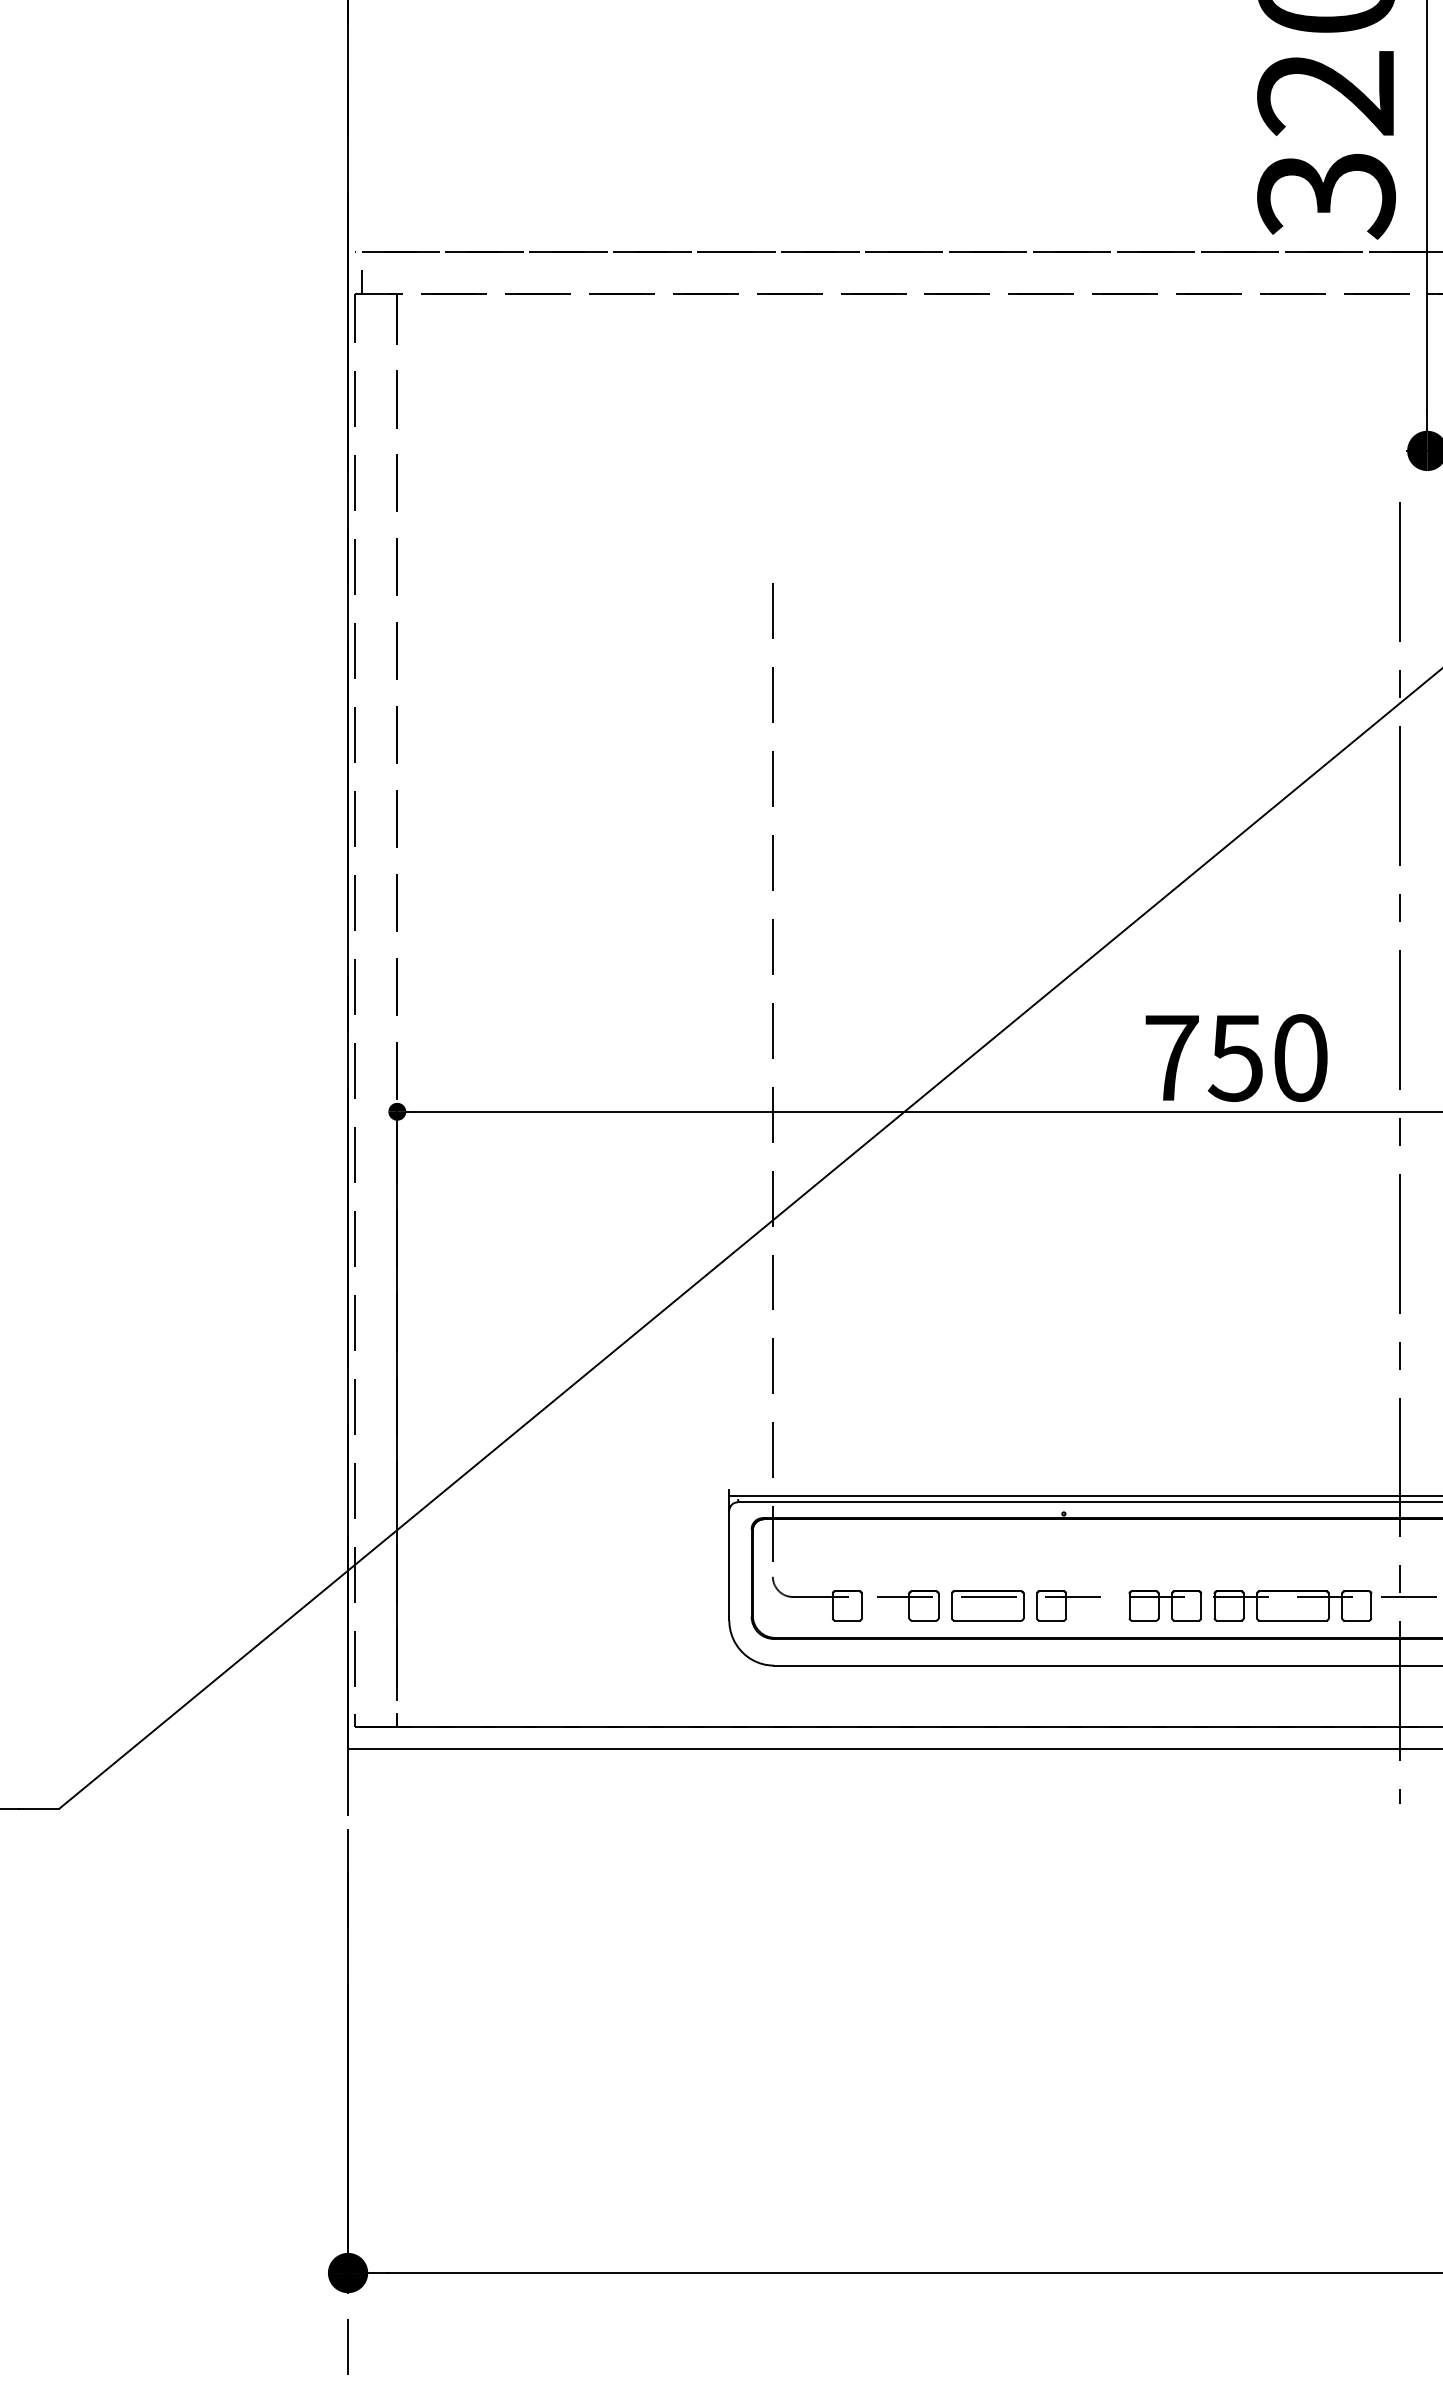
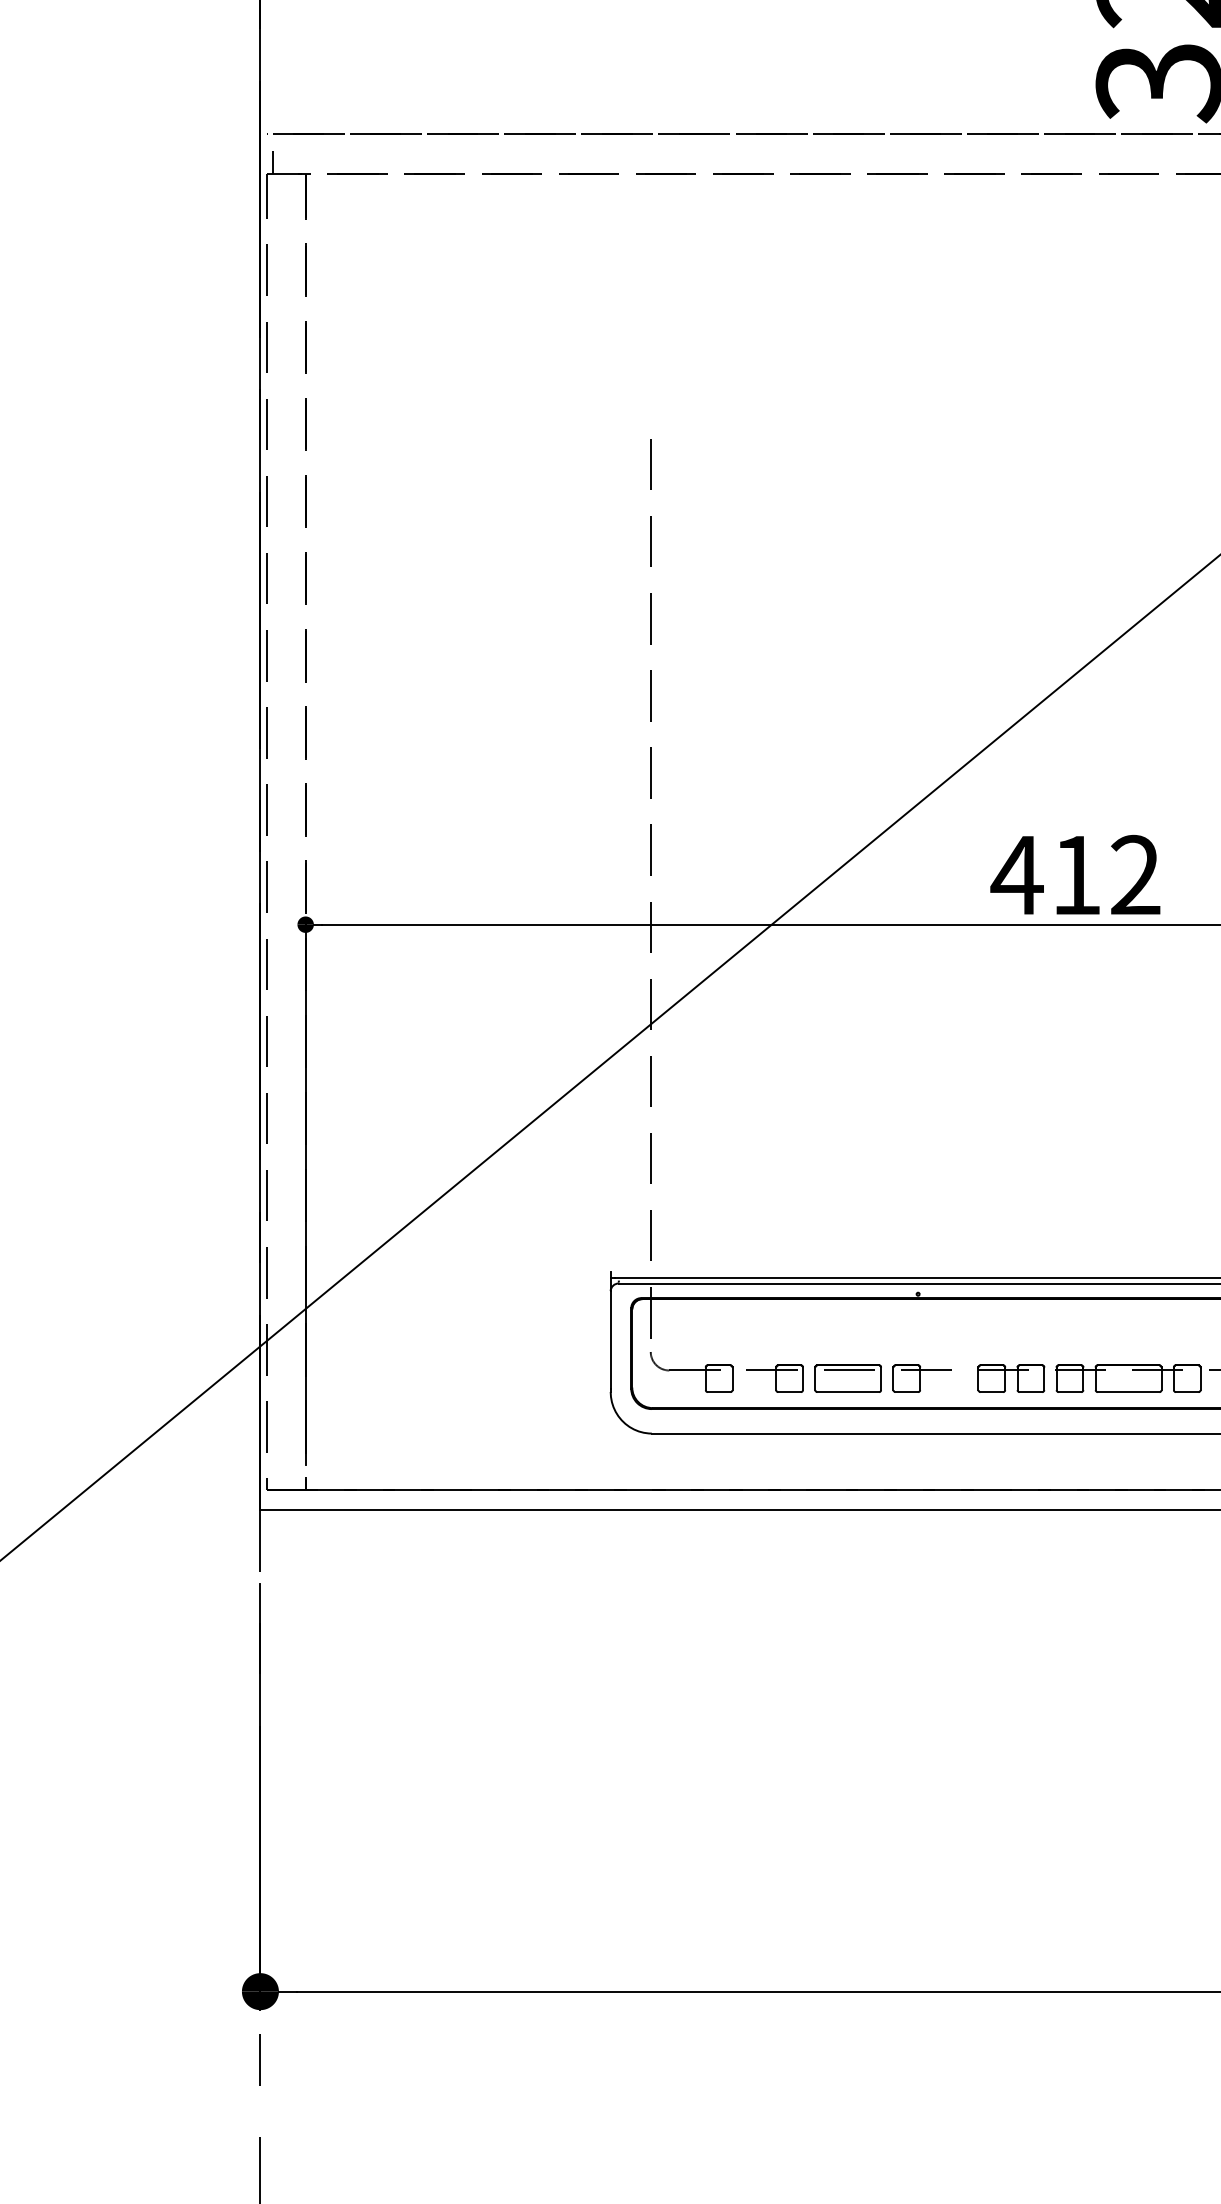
text: (1234, 1057) -> (1074, 874), 750 -> 412

